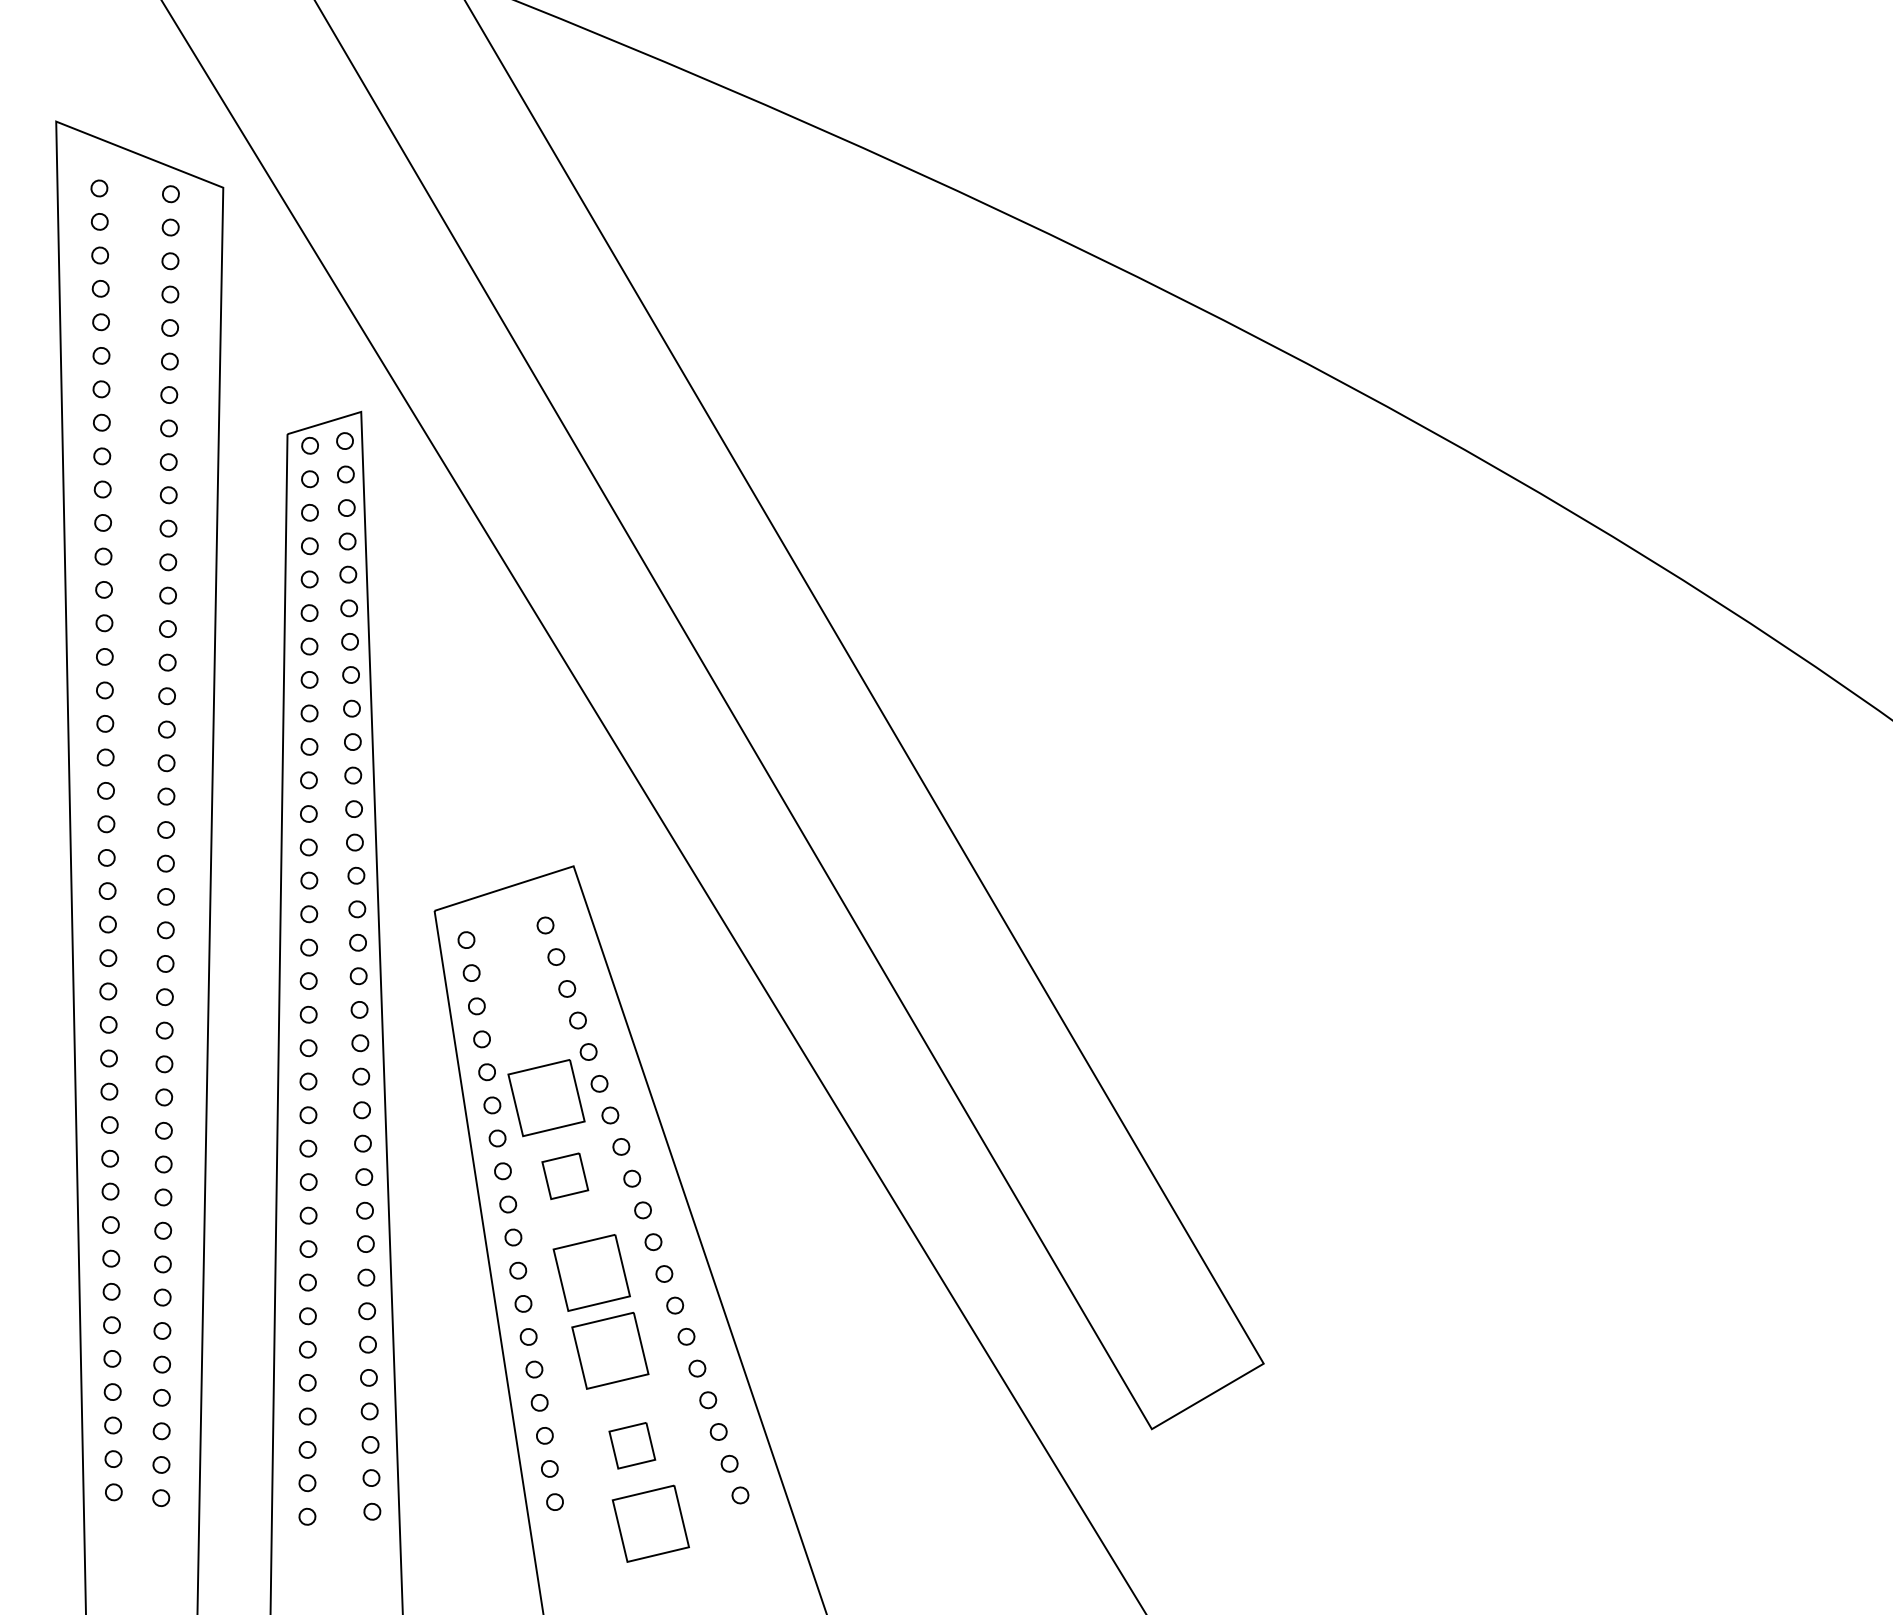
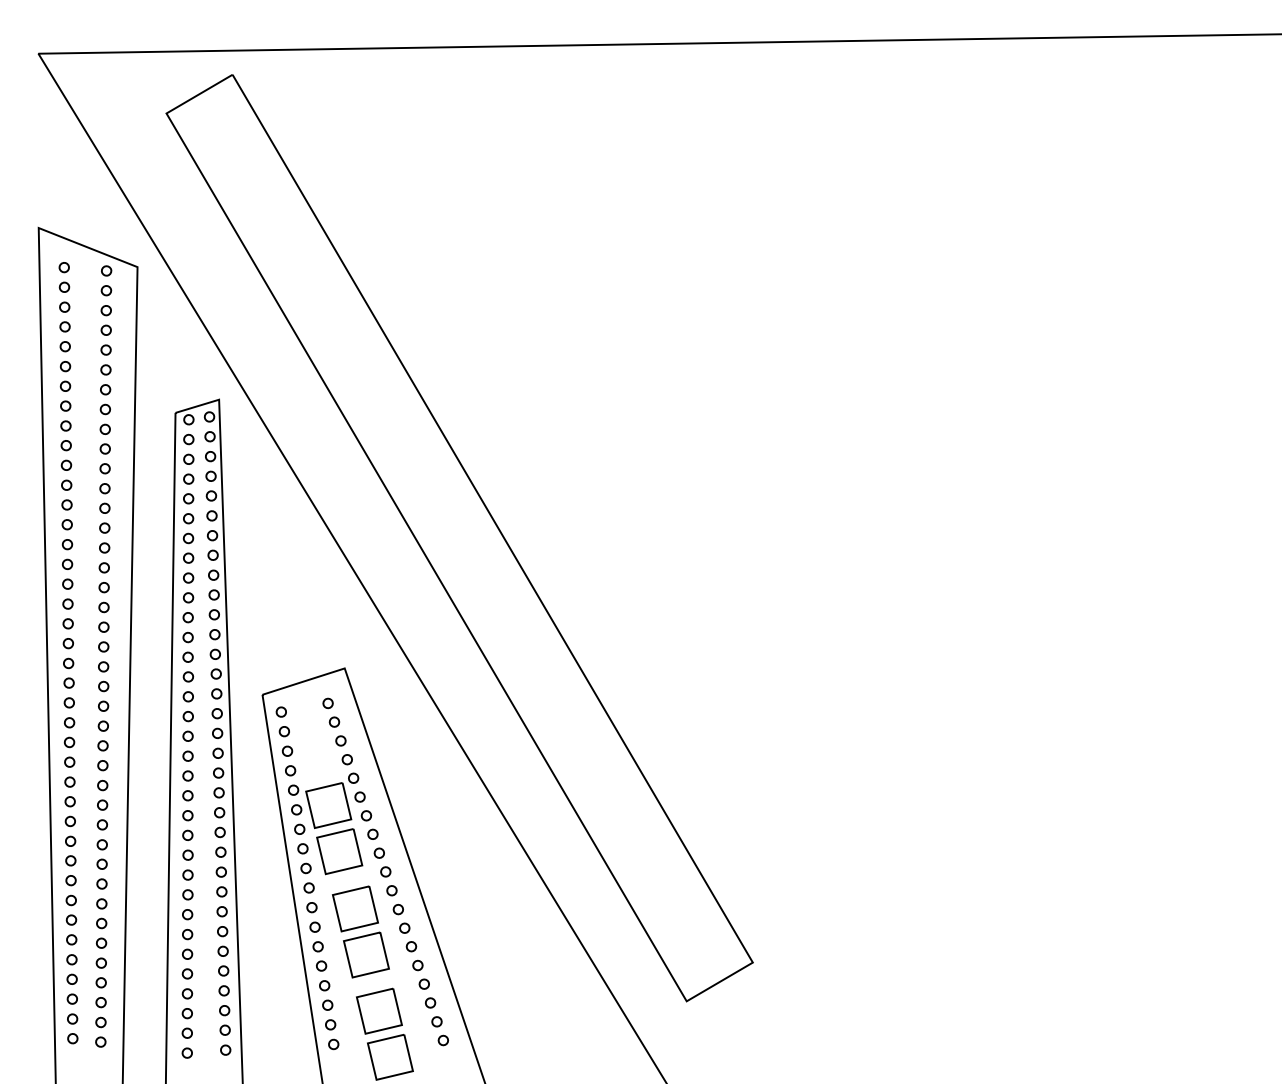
part: (564, 1175) -> (339, 851), size x1.67
part: (632, 1444) -> (379, 1010), size x1.67

